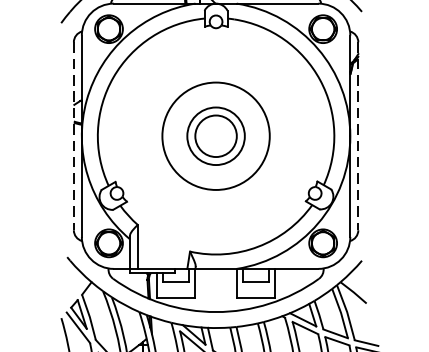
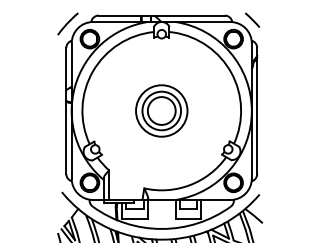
circle: (215, 135) -> (161, 110), size x0.71
line: (74, 137) -> (66, 111), dashed -> solid
line: (358, 137) -> (257, 111), dashed -> solid

